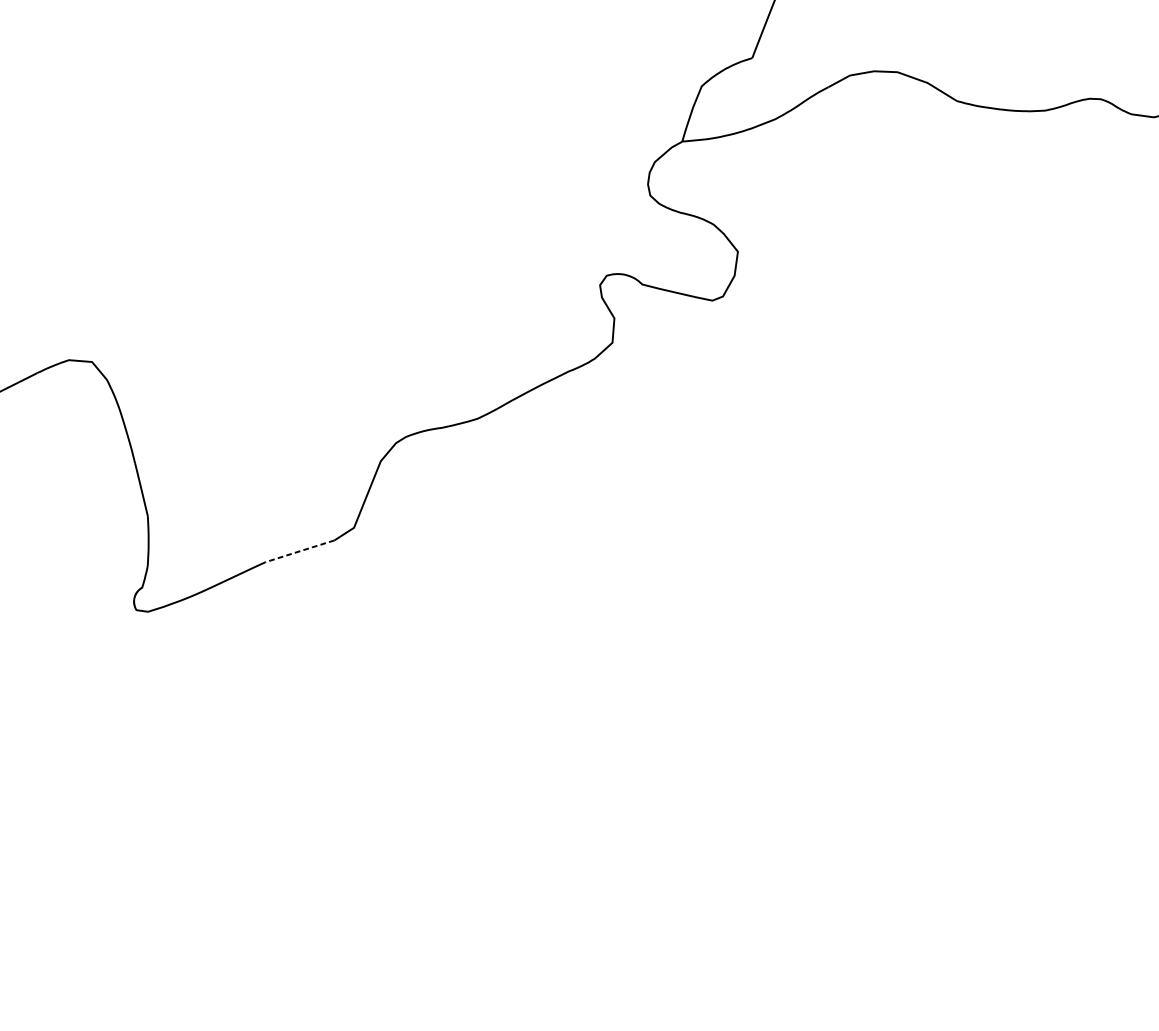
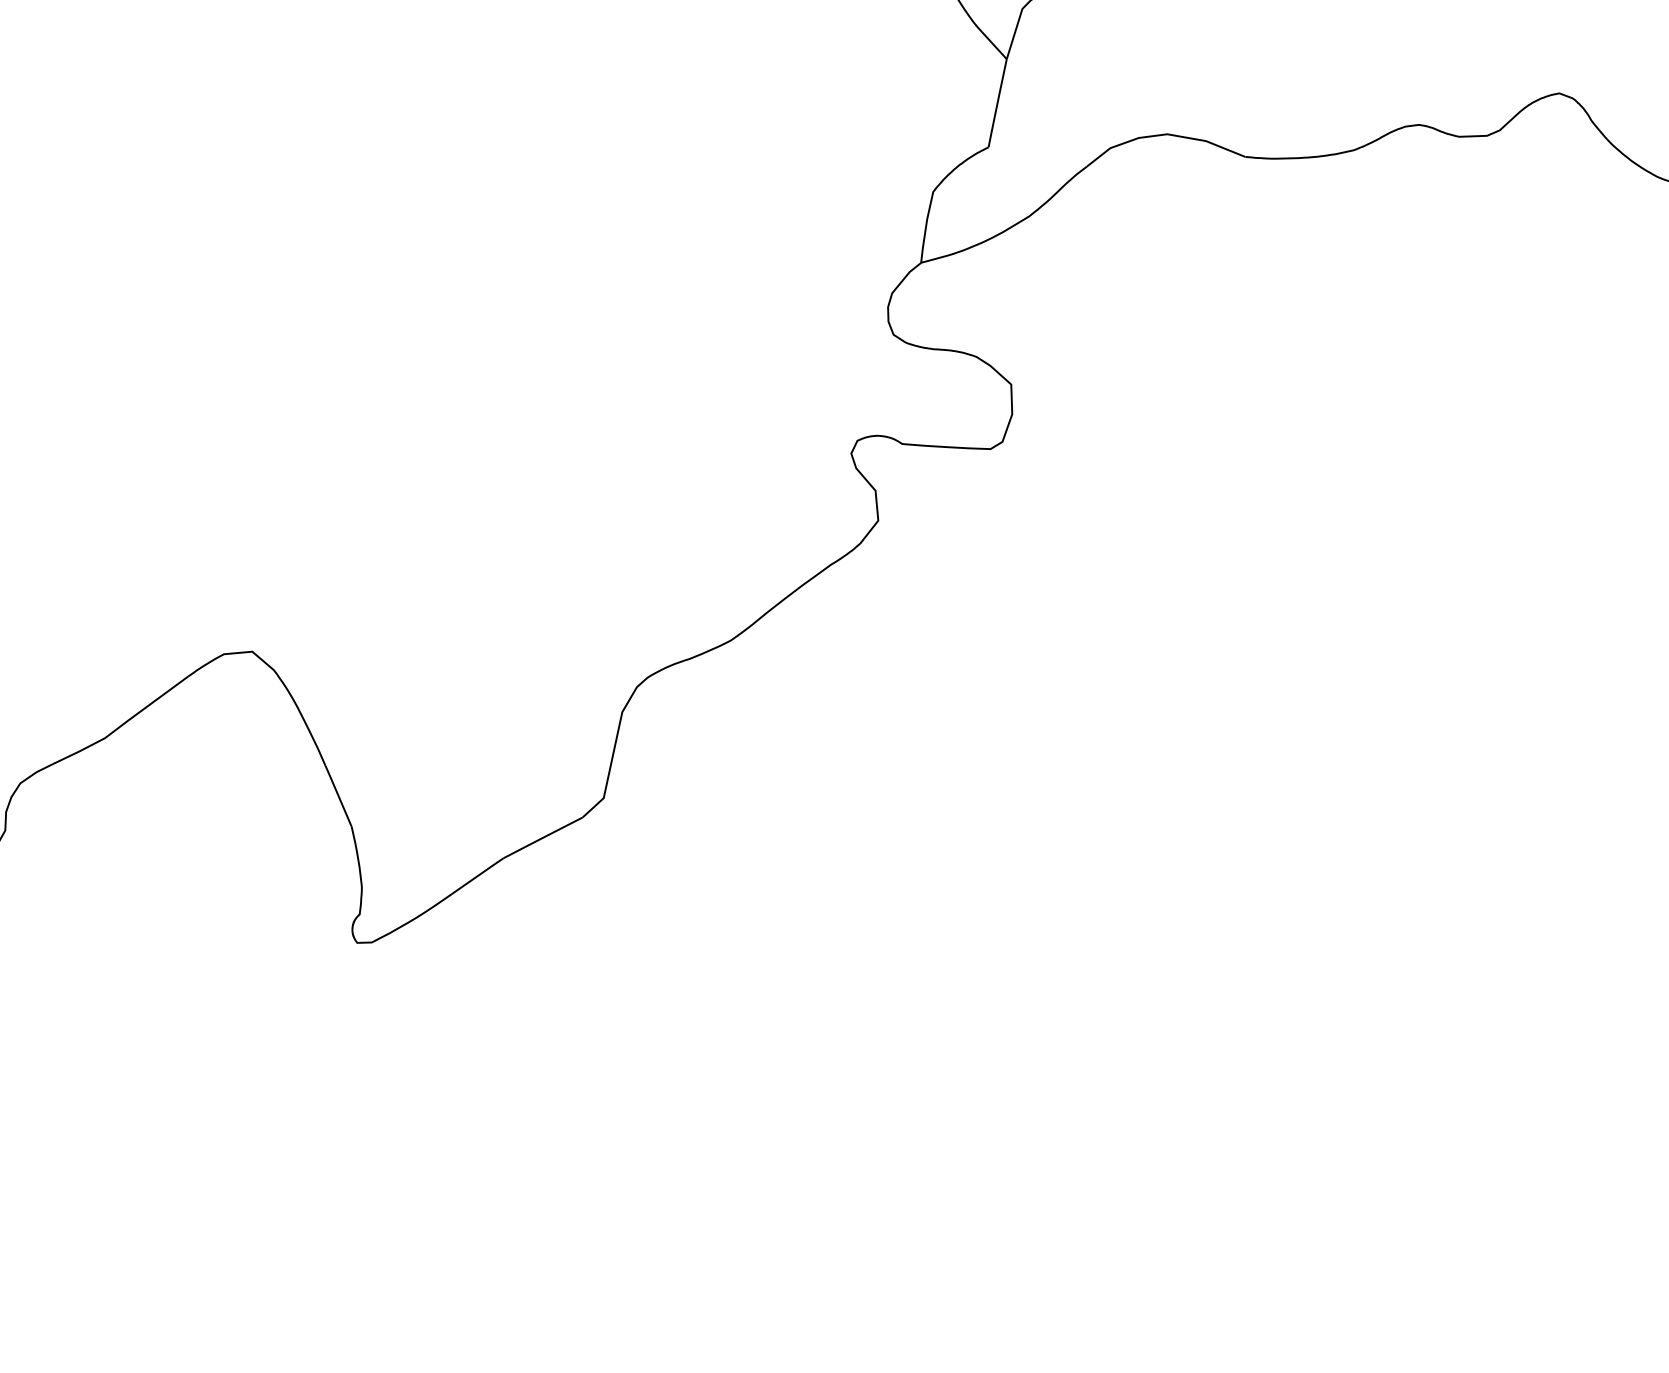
line: (300, 551) -> (543, 837), dashed -> solid

